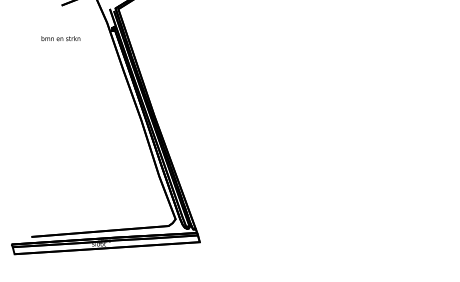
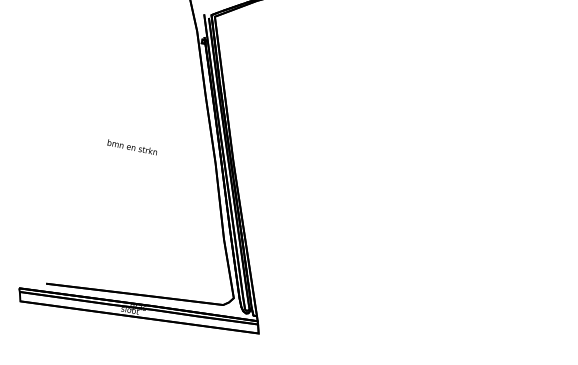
text: (60, 38) -> (131, 147), moved

